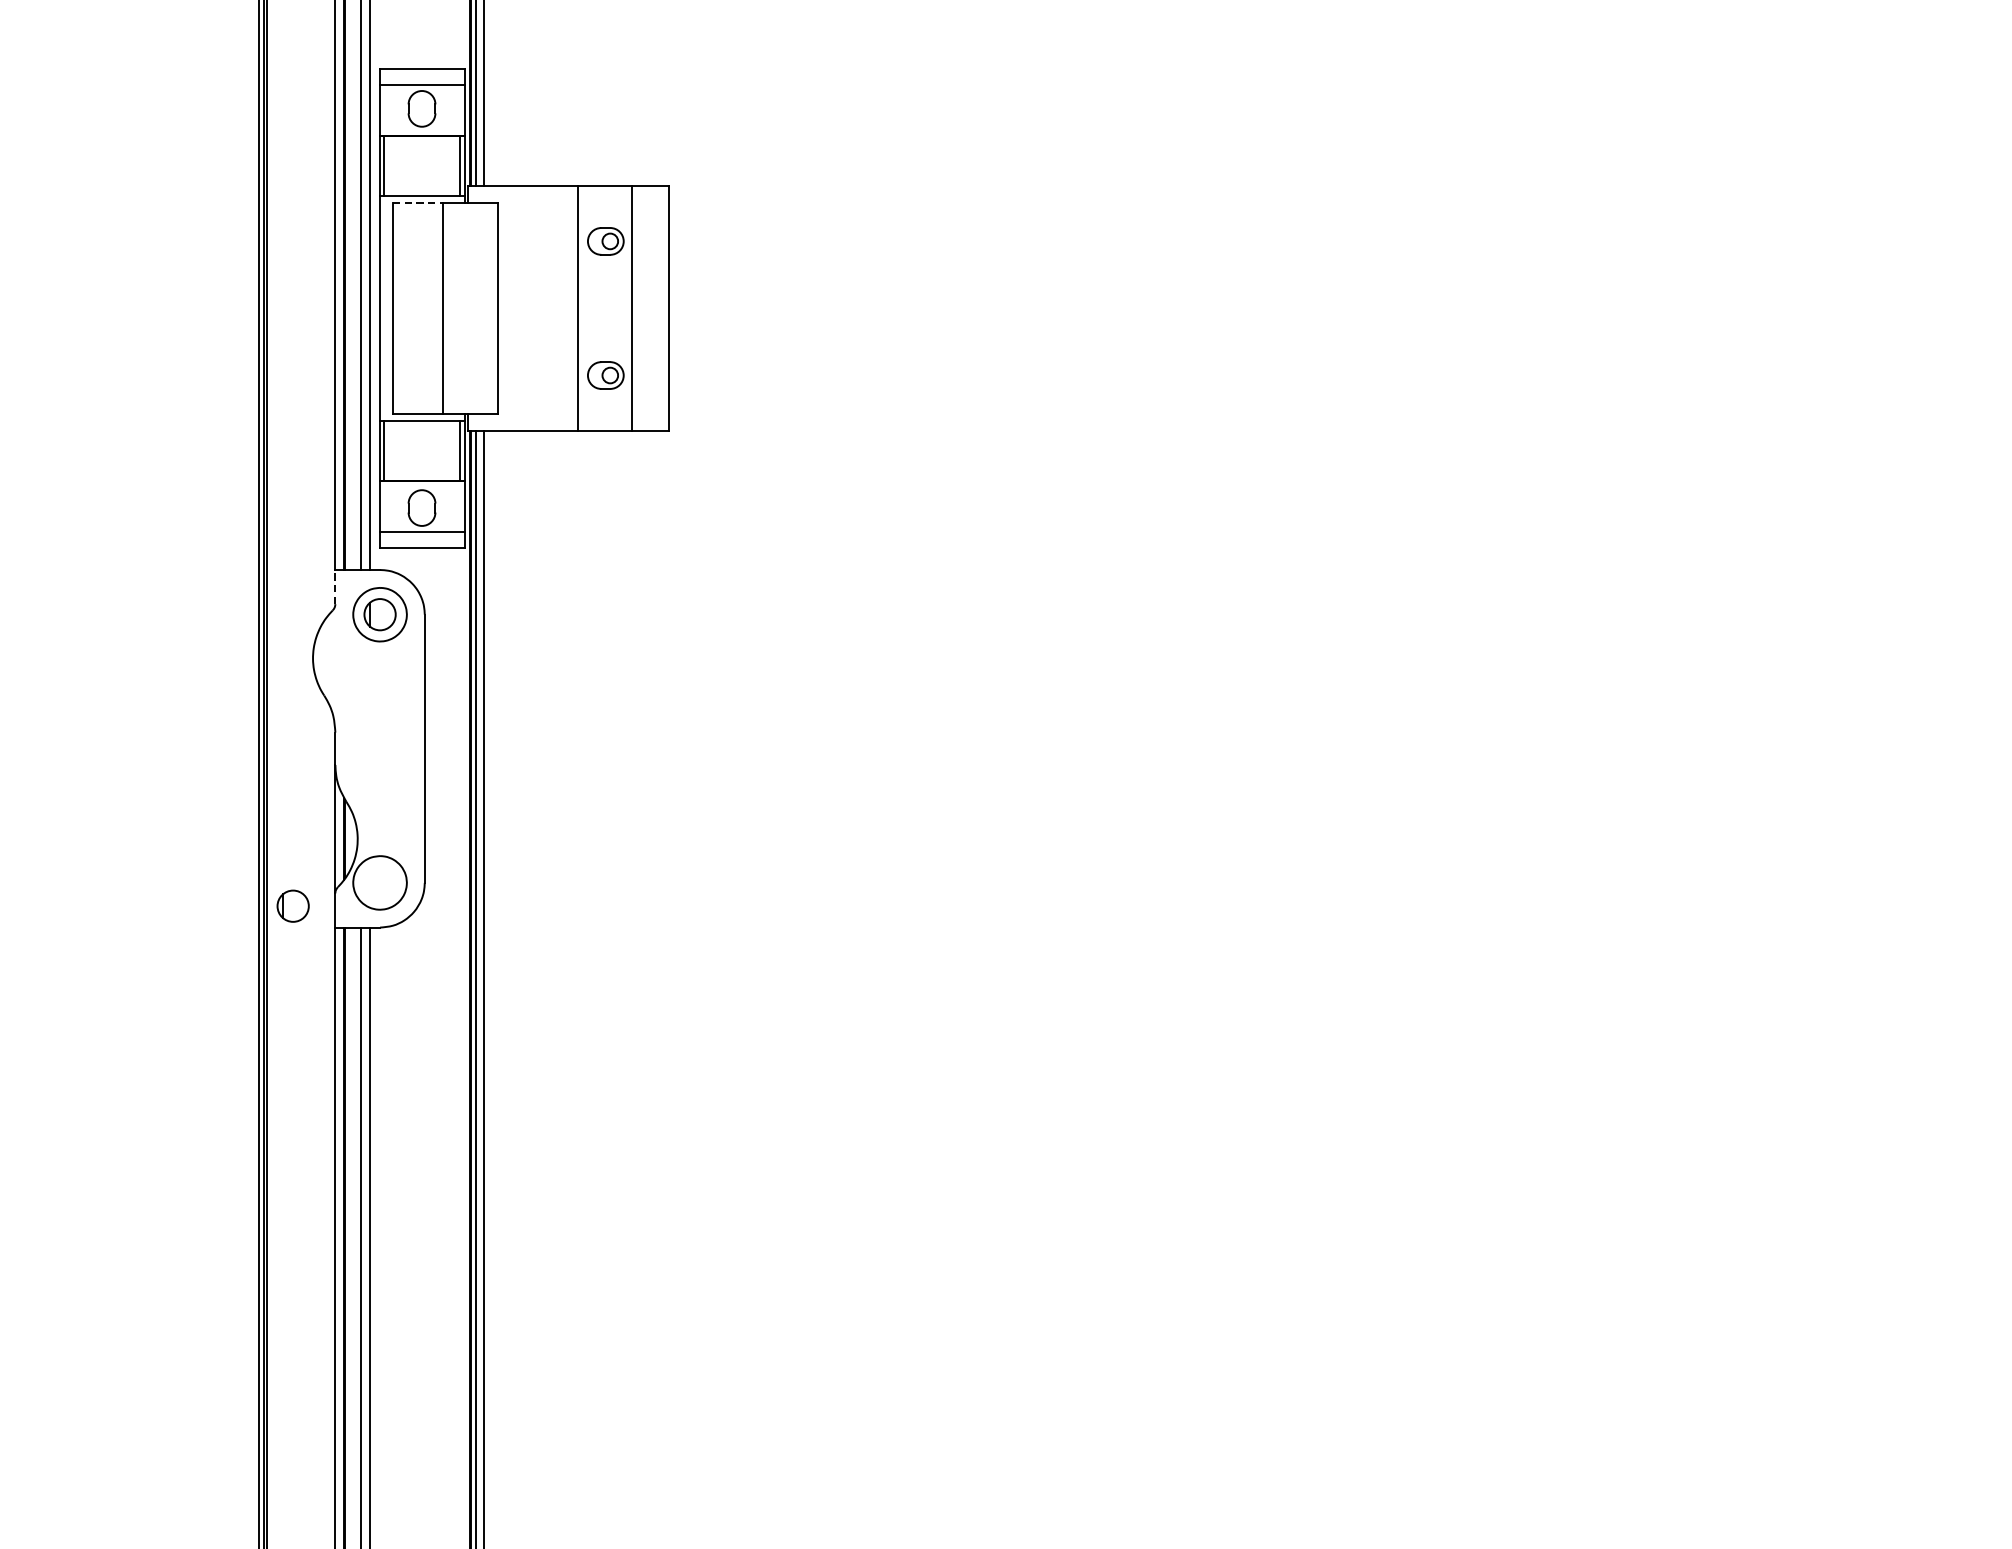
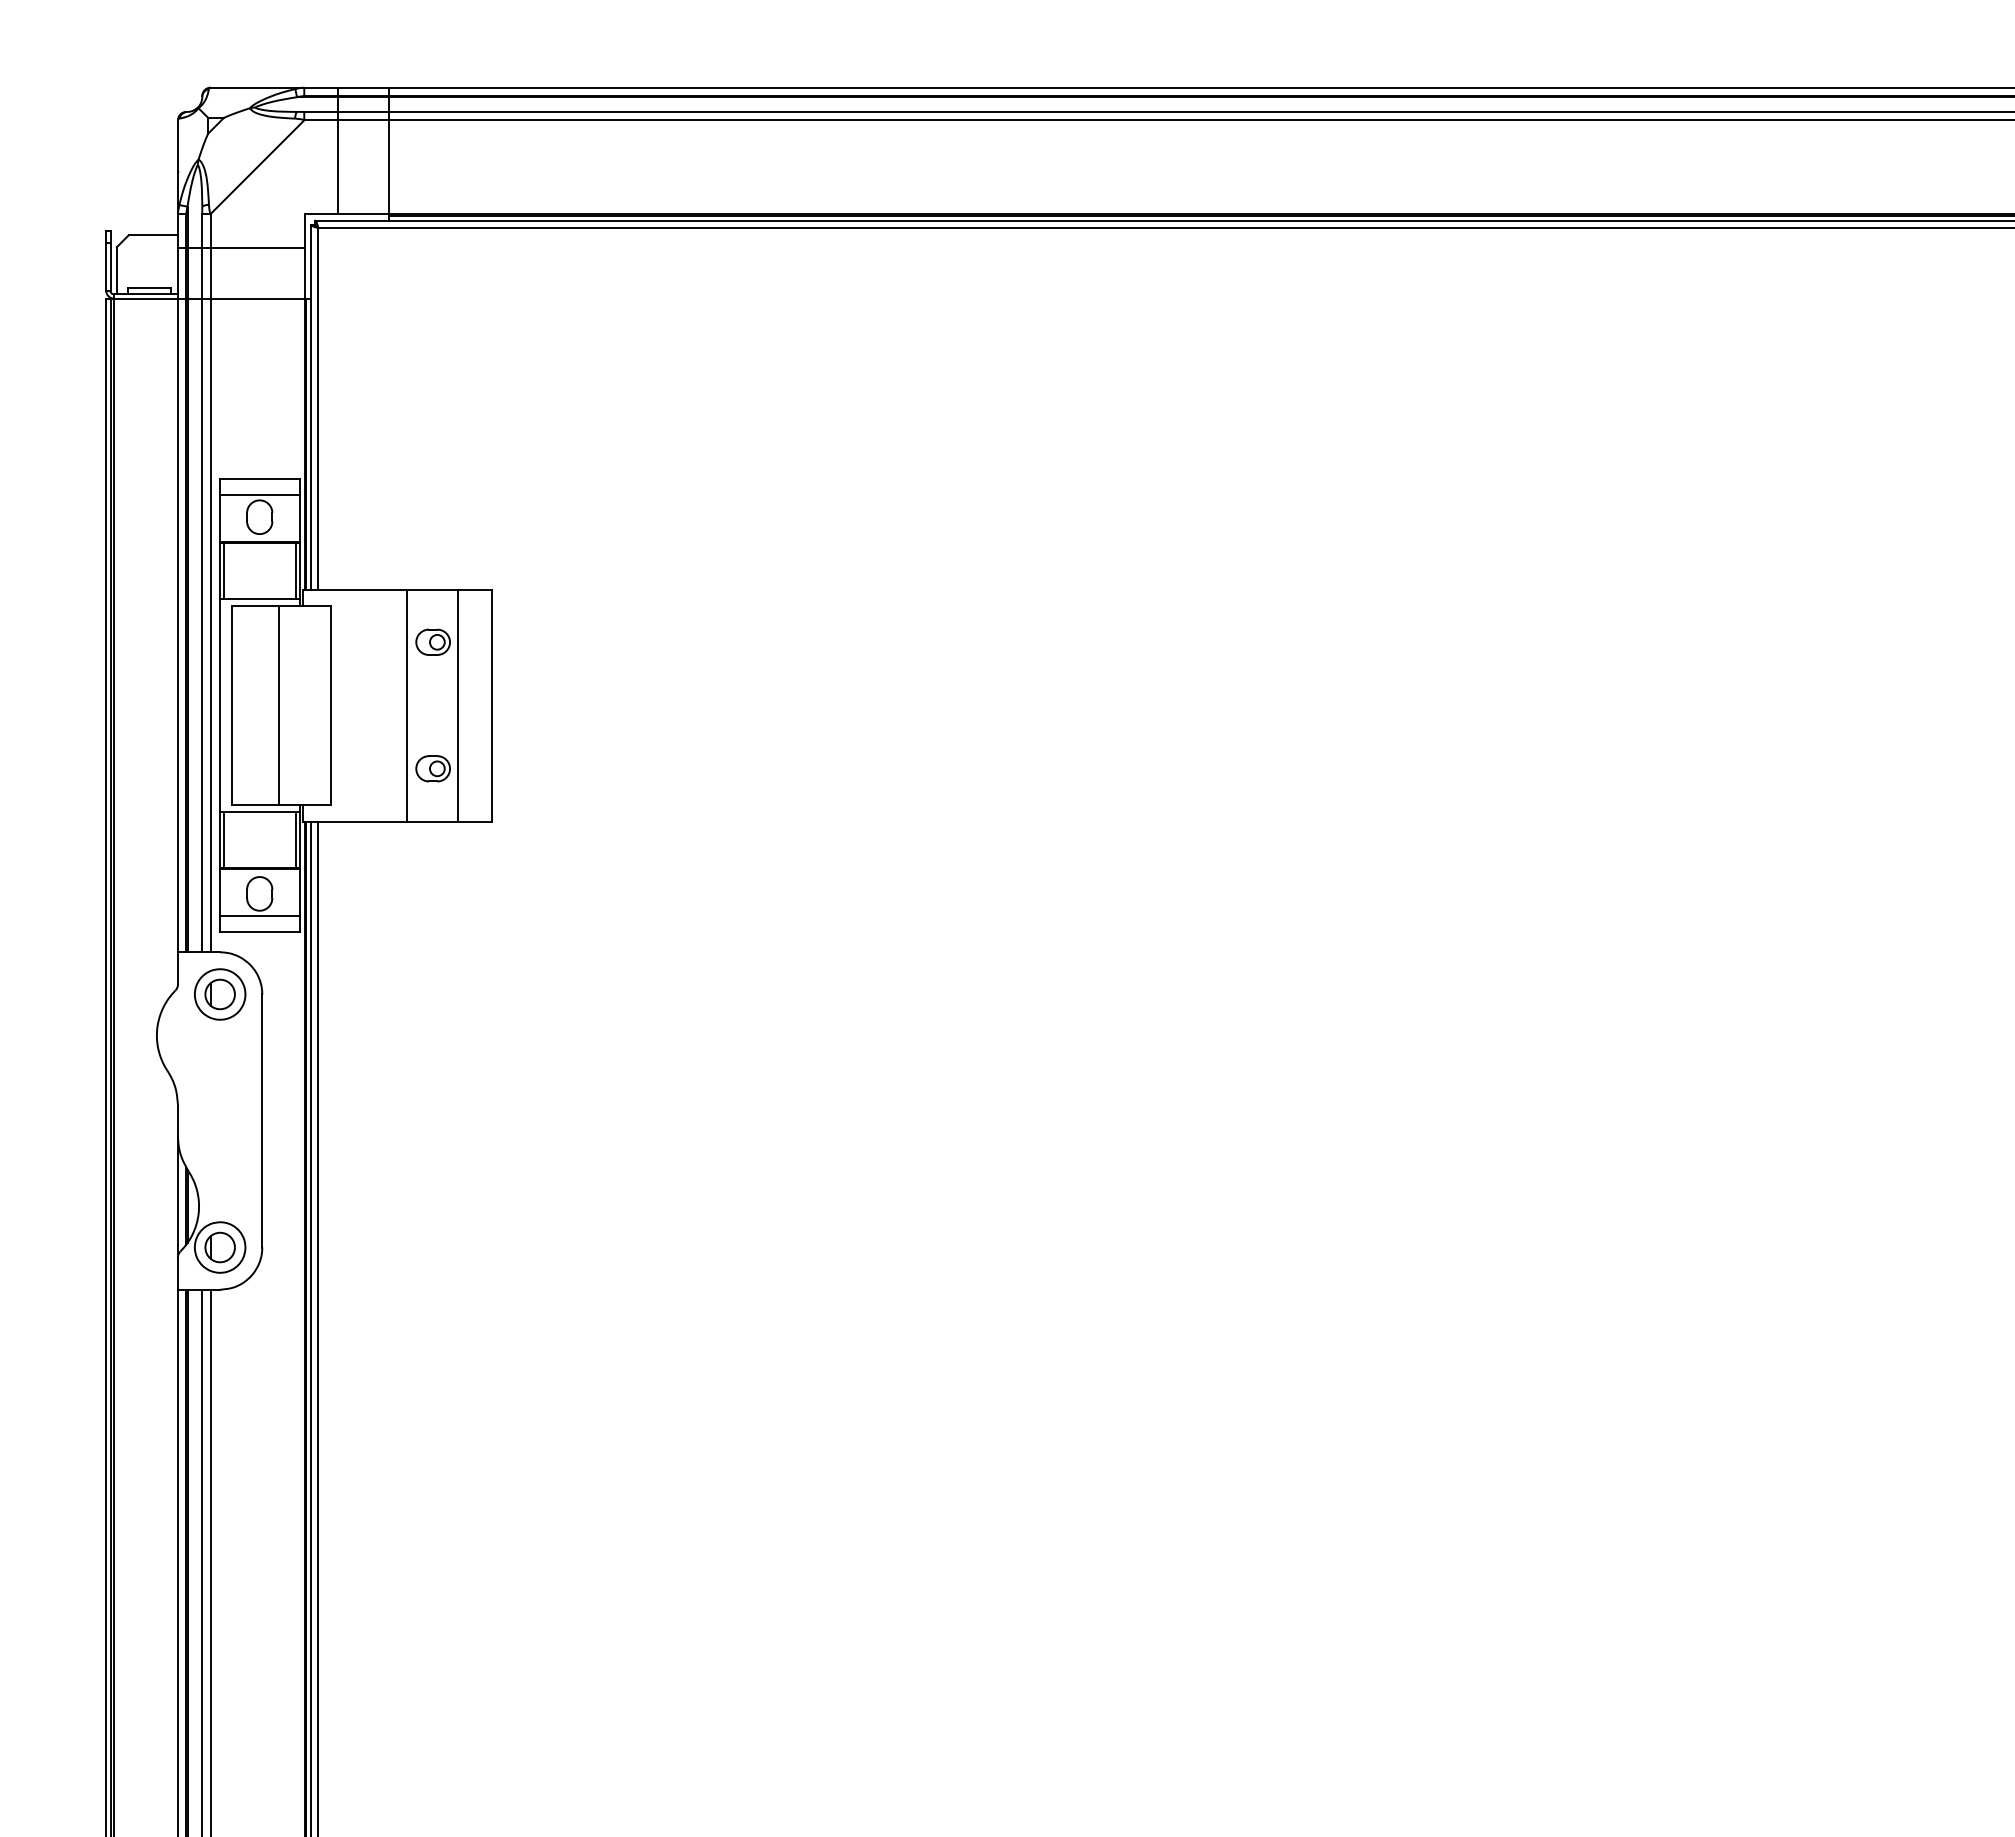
line: (418, 203) -> (256, 606), dashed -> solid
line: (335, 586) -> (178, 967), dashed -> solid
part: (292, 906) -> (219, 1247), moved

